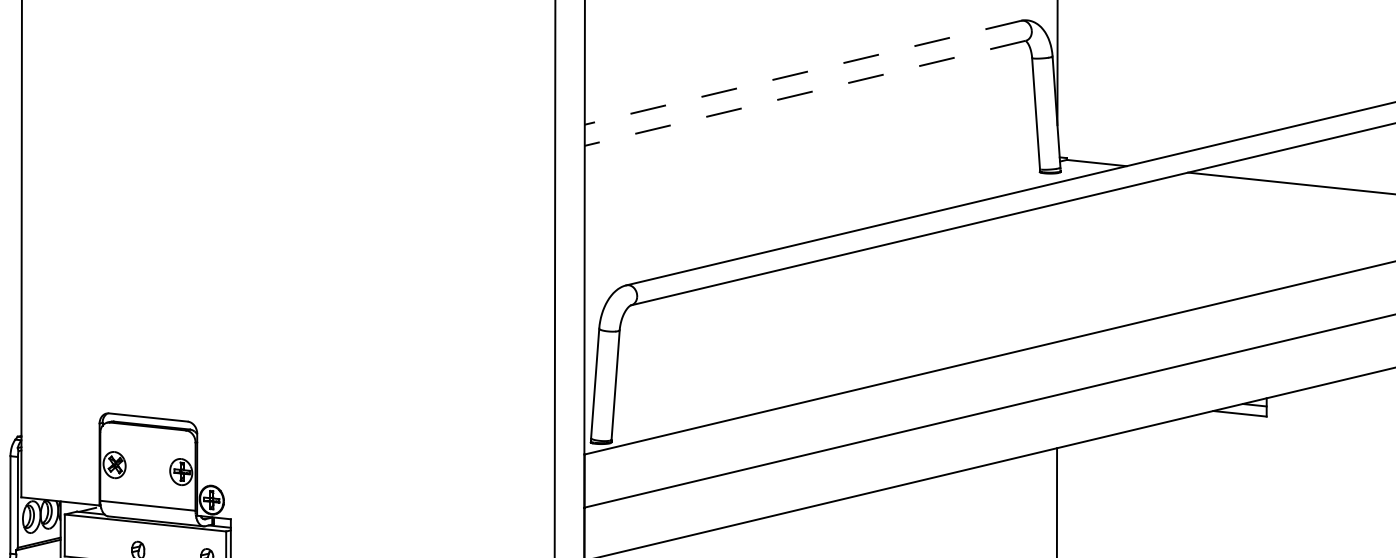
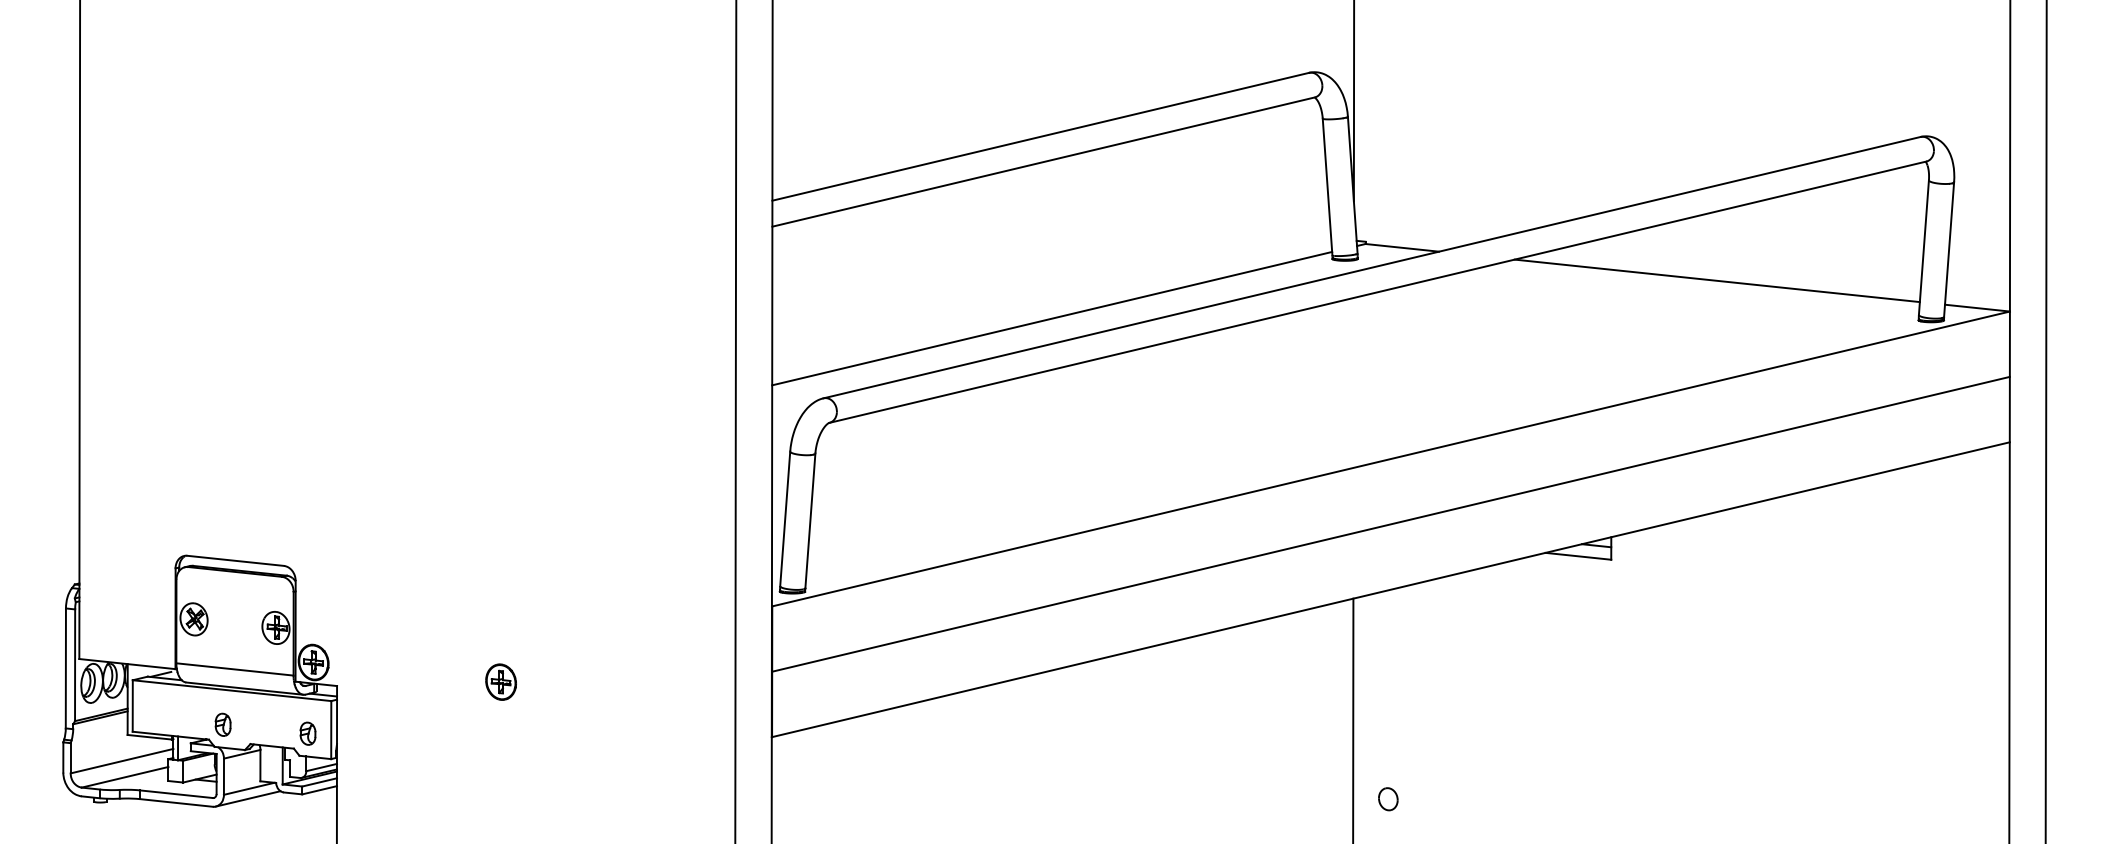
line: (802, 72) -> (1040, 136), dashed -> solid
line: (805, 93) -> (1043, 162), dashed -> solid
line: (812, 220) -> (1052, 318), added
part: (363, 515) -> (500, 681), added

